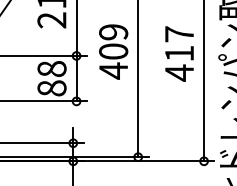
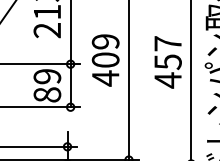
text: (179, 53) -> (168, 61), 417 -> 457
text: (51, 69) -> (46, 77), 88 -> 89

